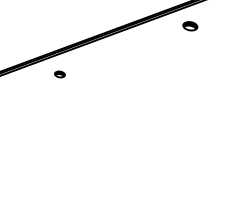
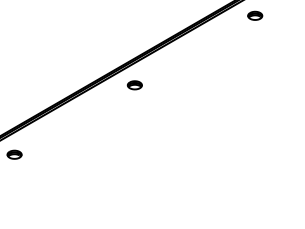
part: (59, 74) -> (134, 85), size x1.43

